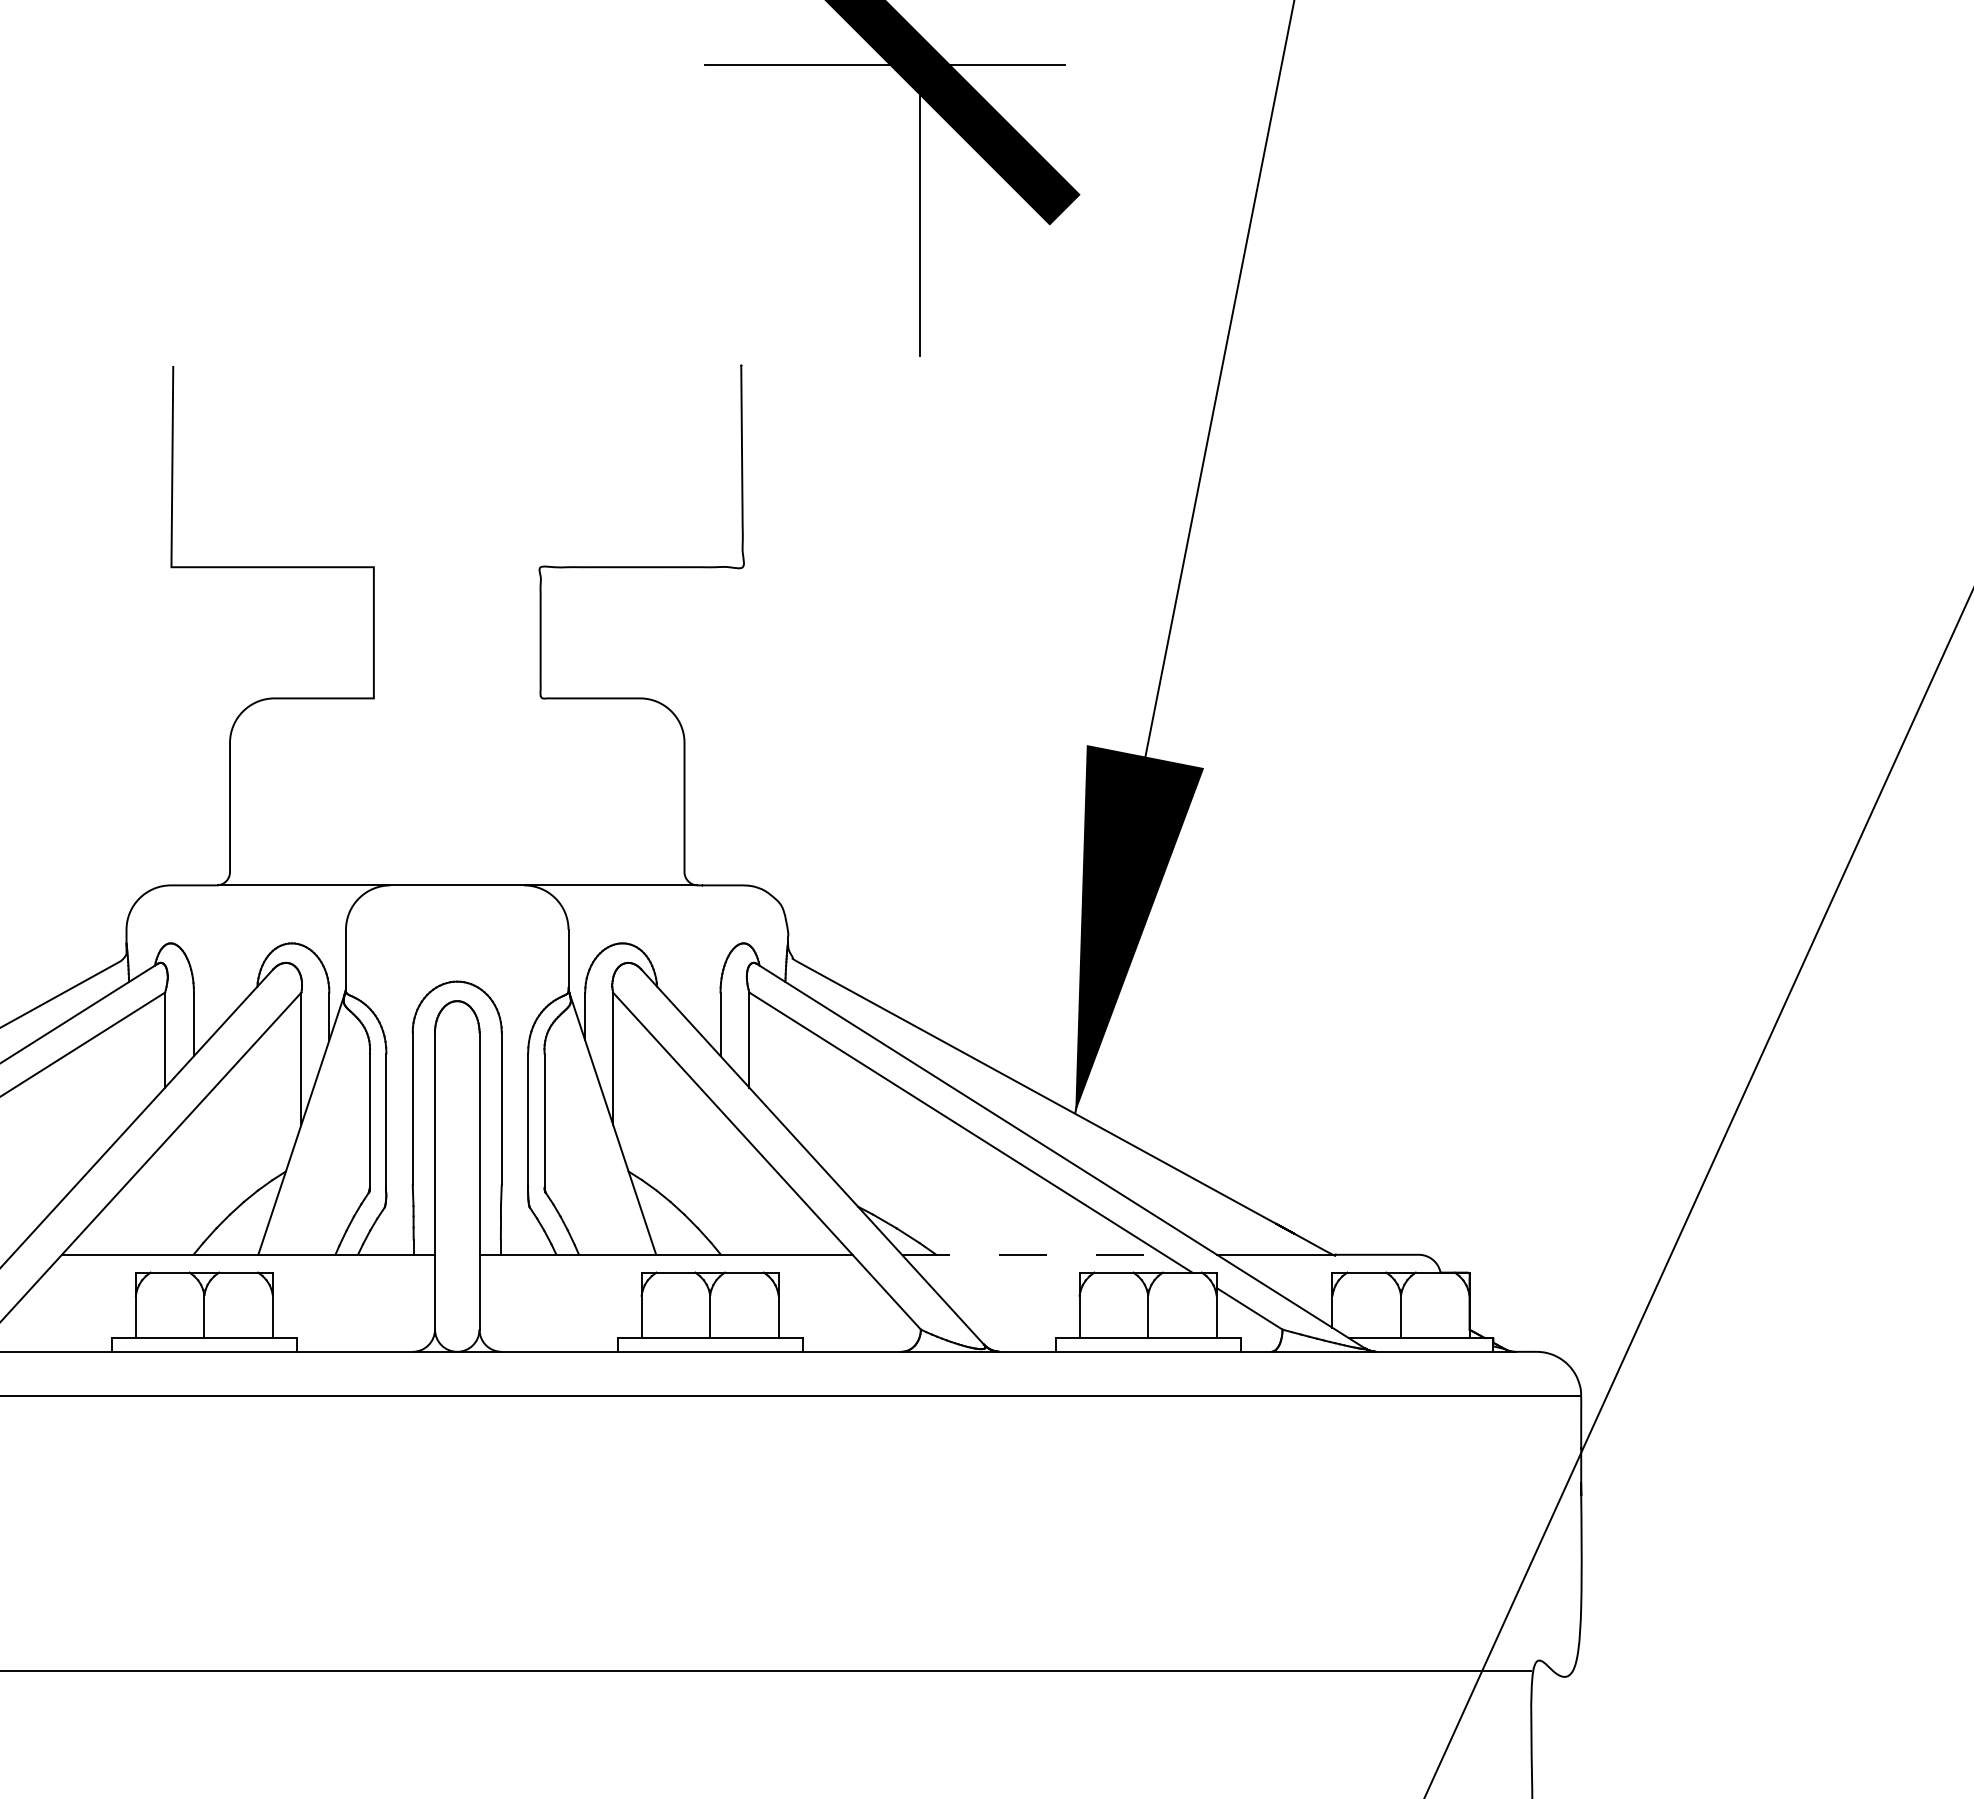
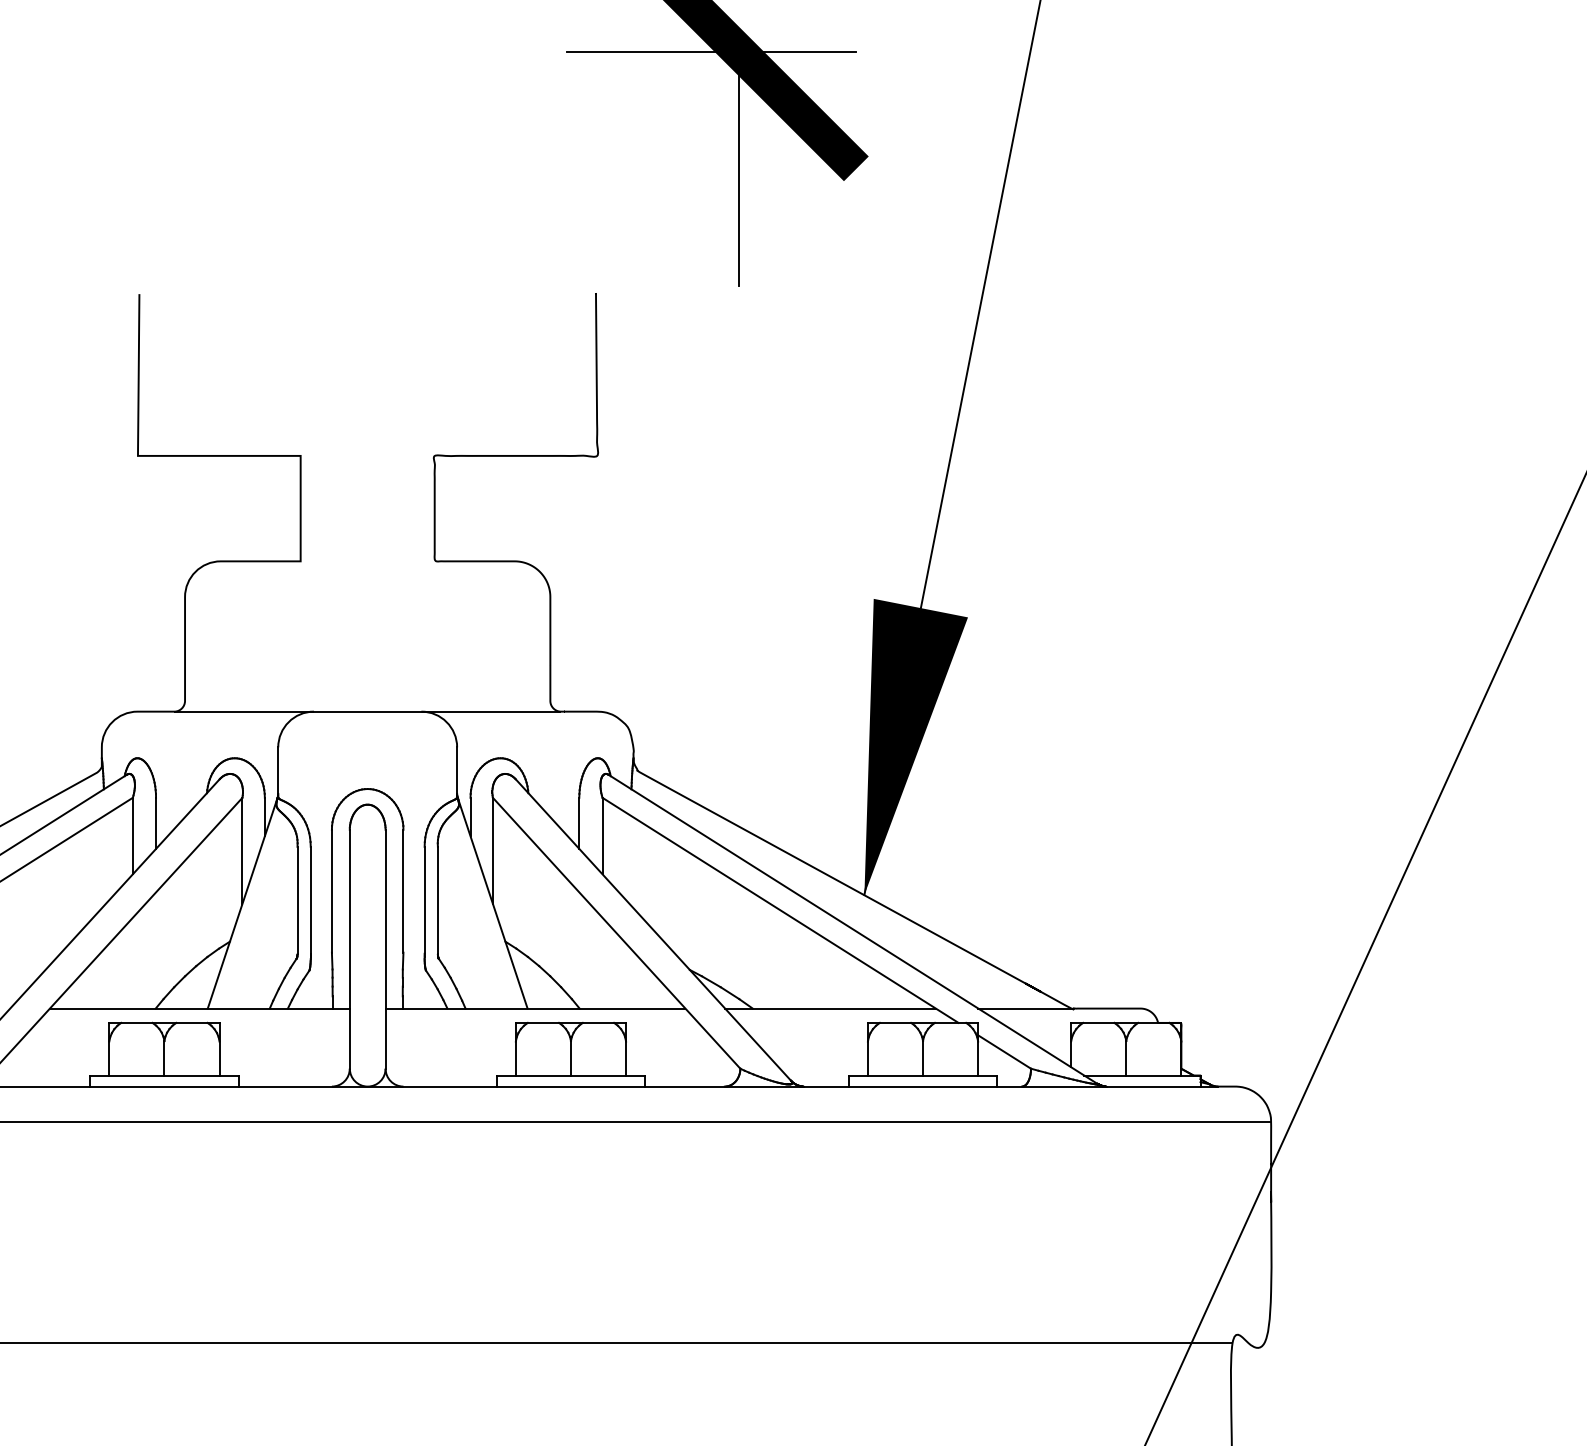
line: (1033, 1254) -> (830, 1008), dashed -> solid

